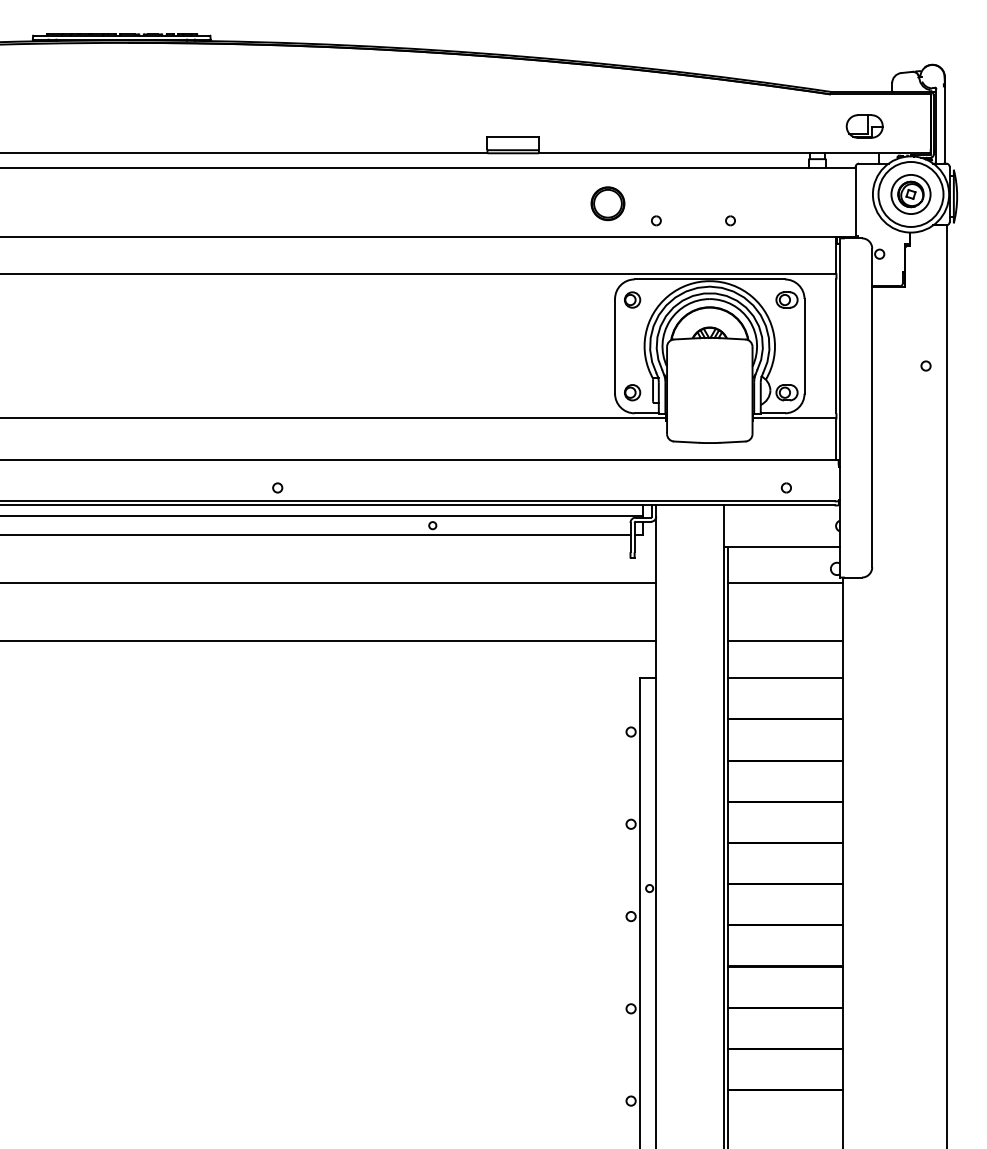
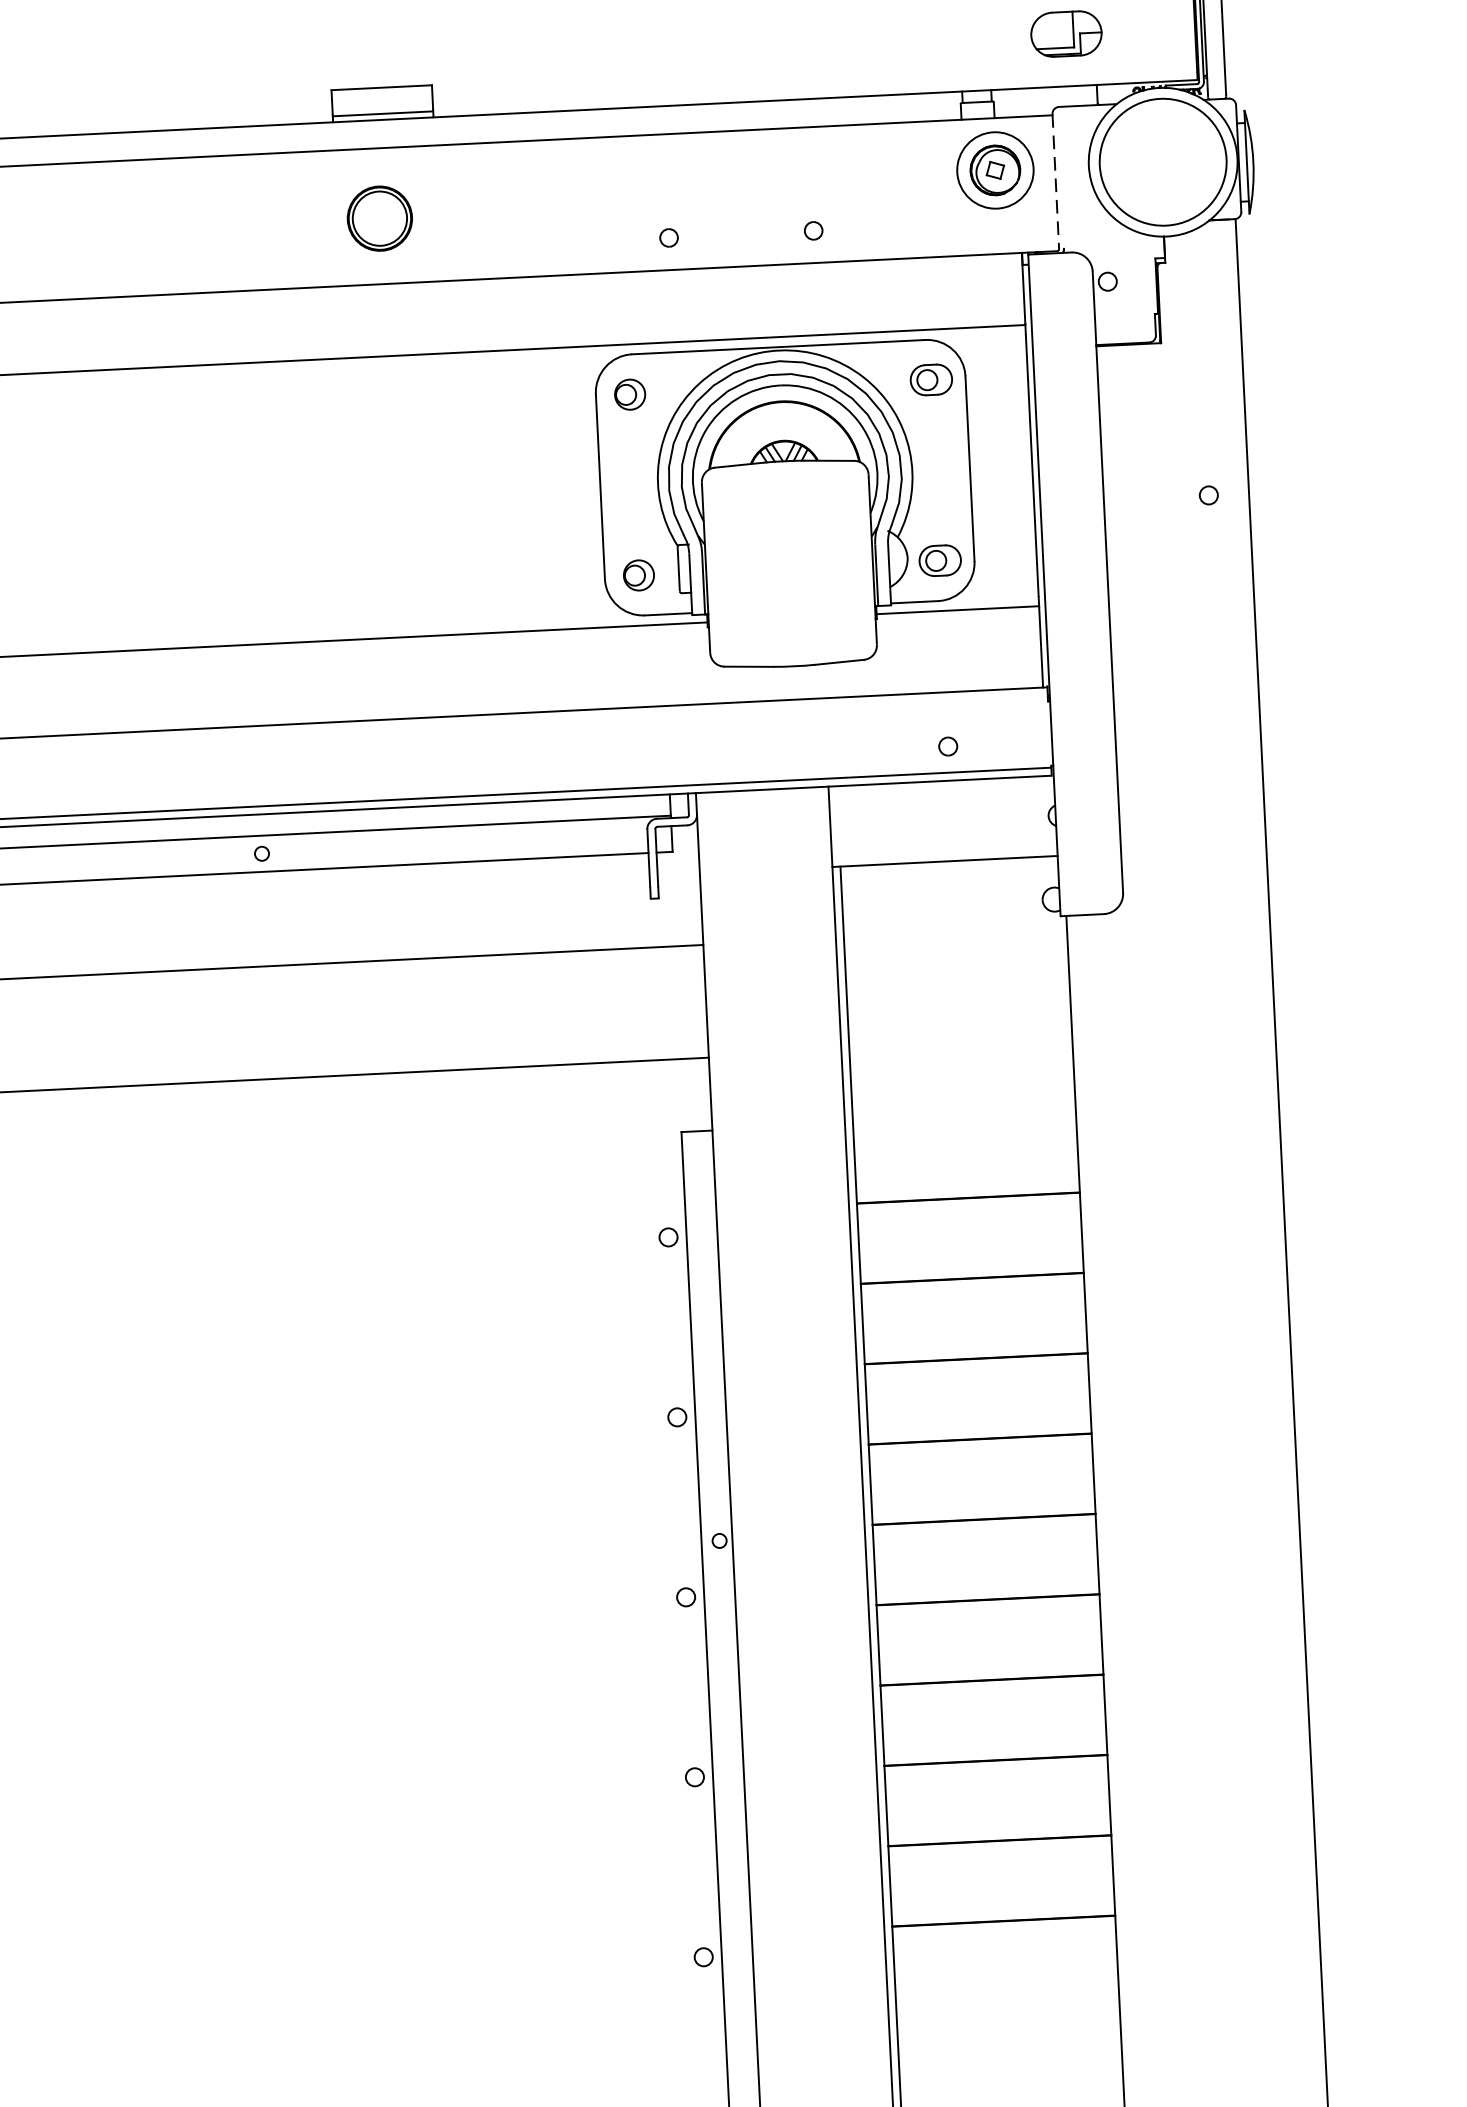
part: (910, 194) -> (994, 170), moved
line: (855, 201) -> (1055, 181), solid -> dashed
part: (607, 203) -> (378, 218), moved
line: (785, 583) -> (955, 932), removed
line: (785, 641) -> (961, 1046), removed
line: (785, 678) -> (964, 1118), removed

